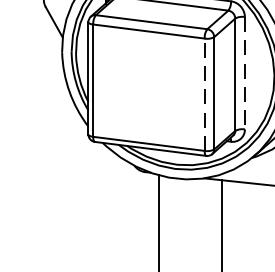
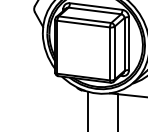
line: (245, 74) -> (129, 44), dashed -> solid
line: (205, 93) -> (110, 53), dashed -> solid

